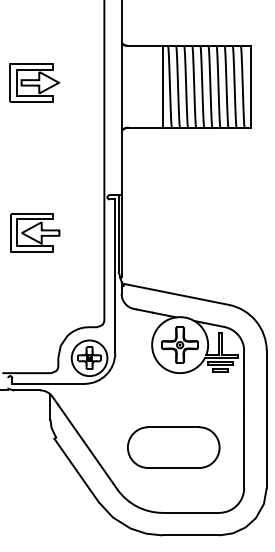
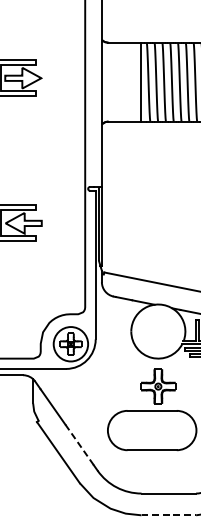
part: (179, 344) -> (157, 385), moved
line: (98, 462) -> (79, 444), solid -> dashed
line: (191, 535) -> (169, 515), solid -> dashed

